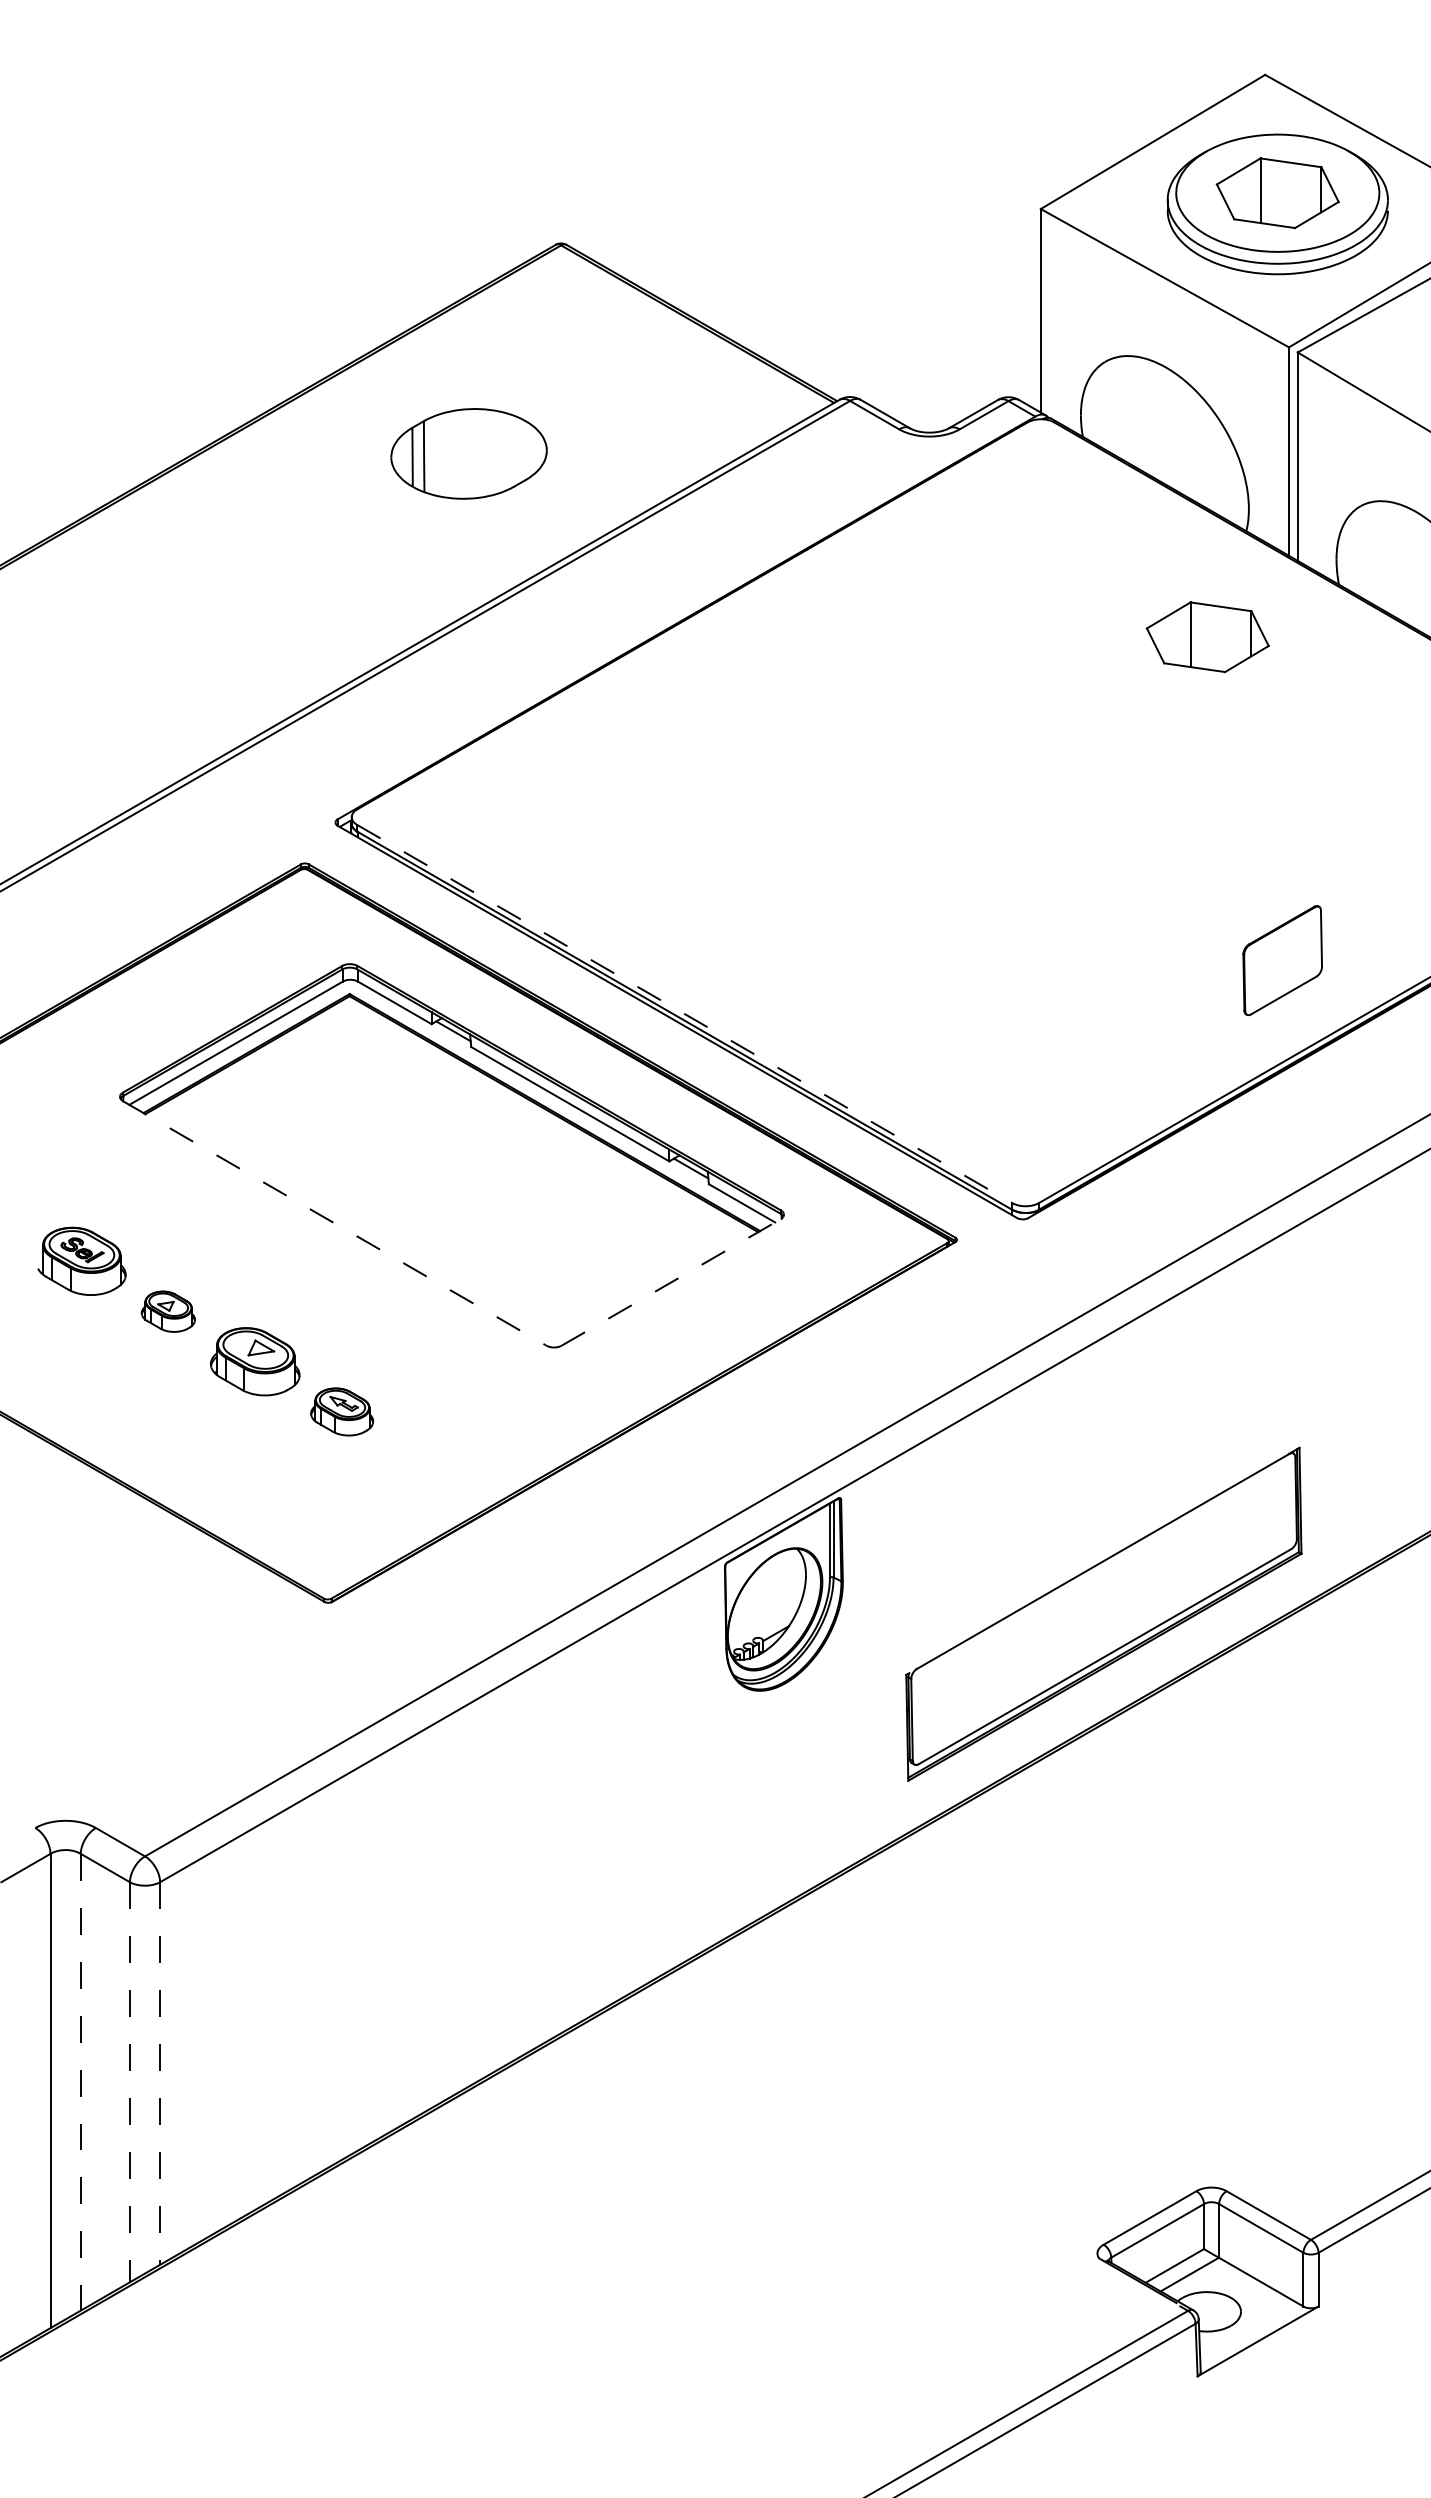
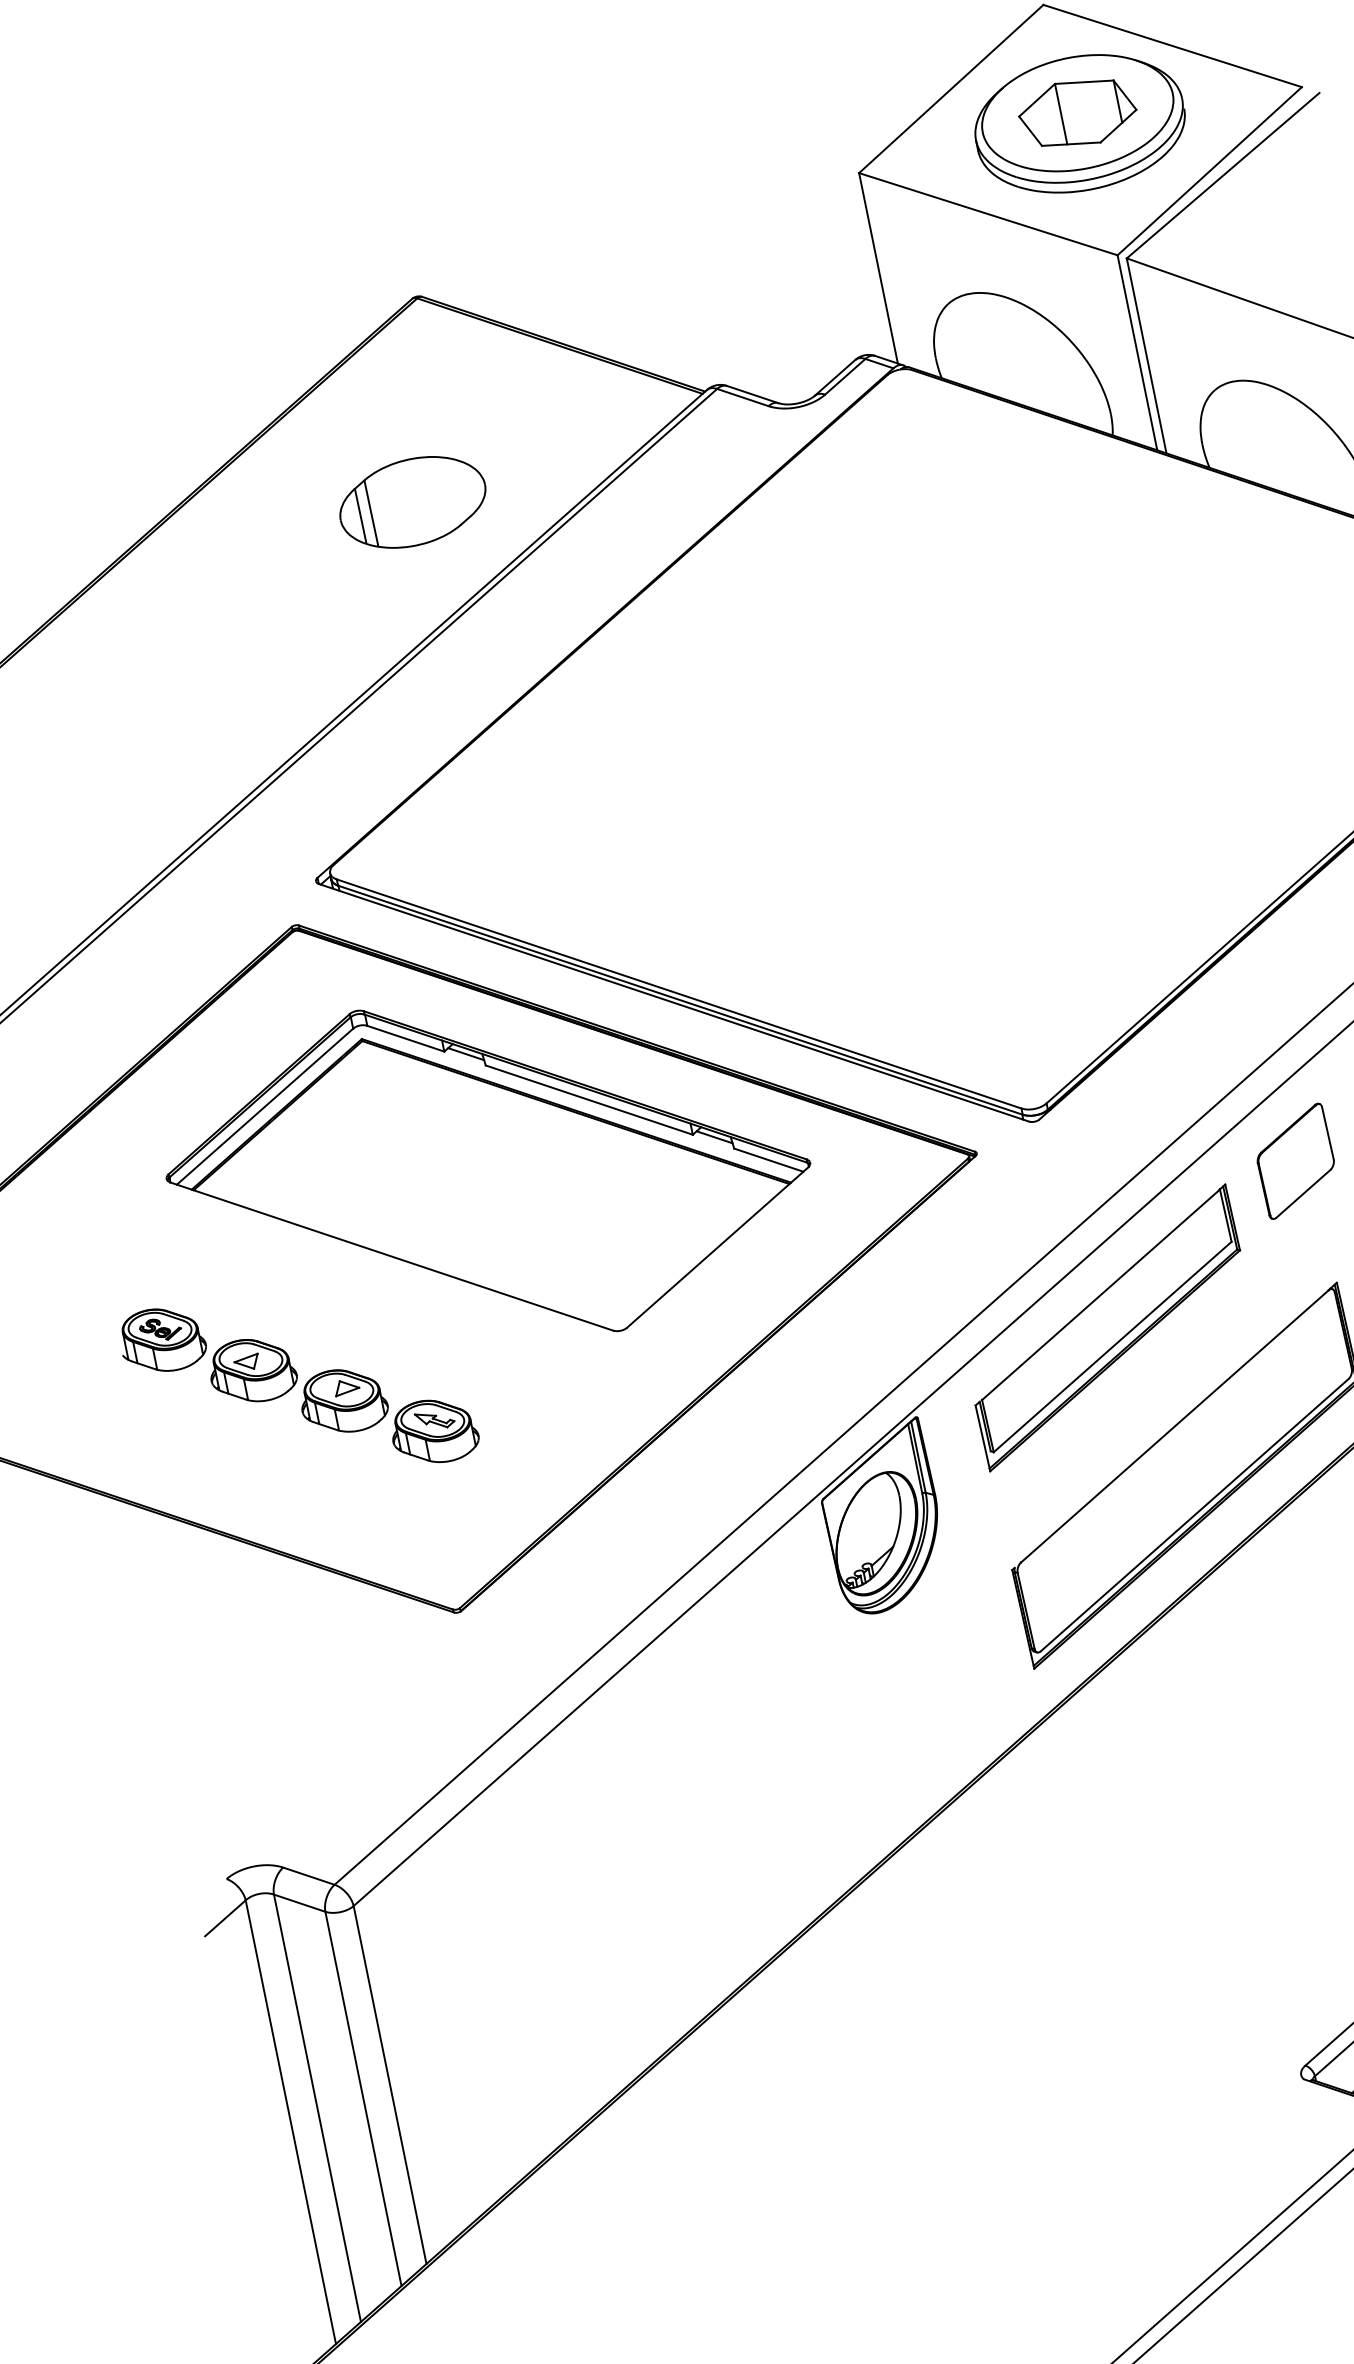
part: (468, 453) -> (412, 502), moved
part: (1207, 637) -> (1096, 542), removed
part: (1282, 960) -> (1295, 1161), moved
line: (685, 1014) -> (679, 994), dashed -> solid
line: (335, 1223) -> (392, 1256), dashed -> solid
line: (671, 1282) -> (717, 1247), dashed -> solid
part: (168, 1311) -> (252, 1370), size x1.67
part: (341, 1411) -> (433, 1431), size x1.43
part: (1054, 1445) -> (1107, 1327), added
line: (160, 2074) -> (390, 2085), dashed -> solid
line: (80, 2082) -> (317, 2108), dashed -> solid
line: (129, 2082) -> (363, 2099), dashed -> solid

